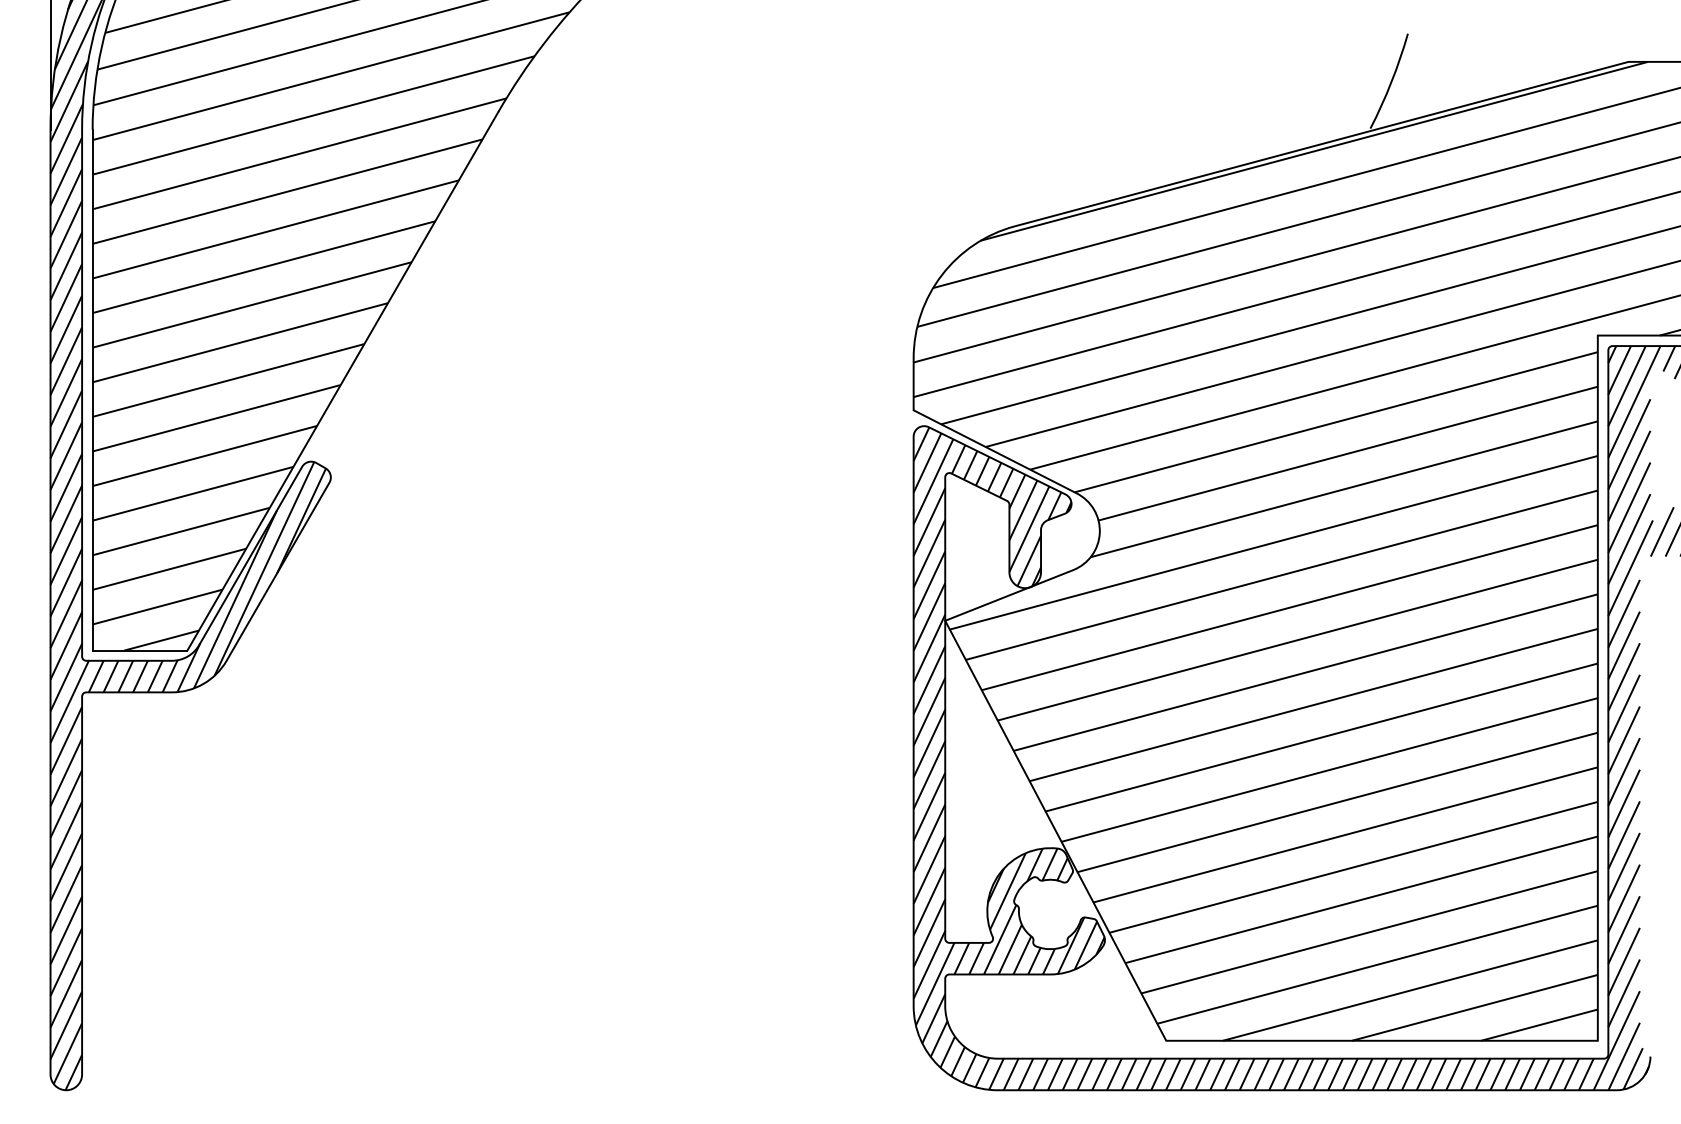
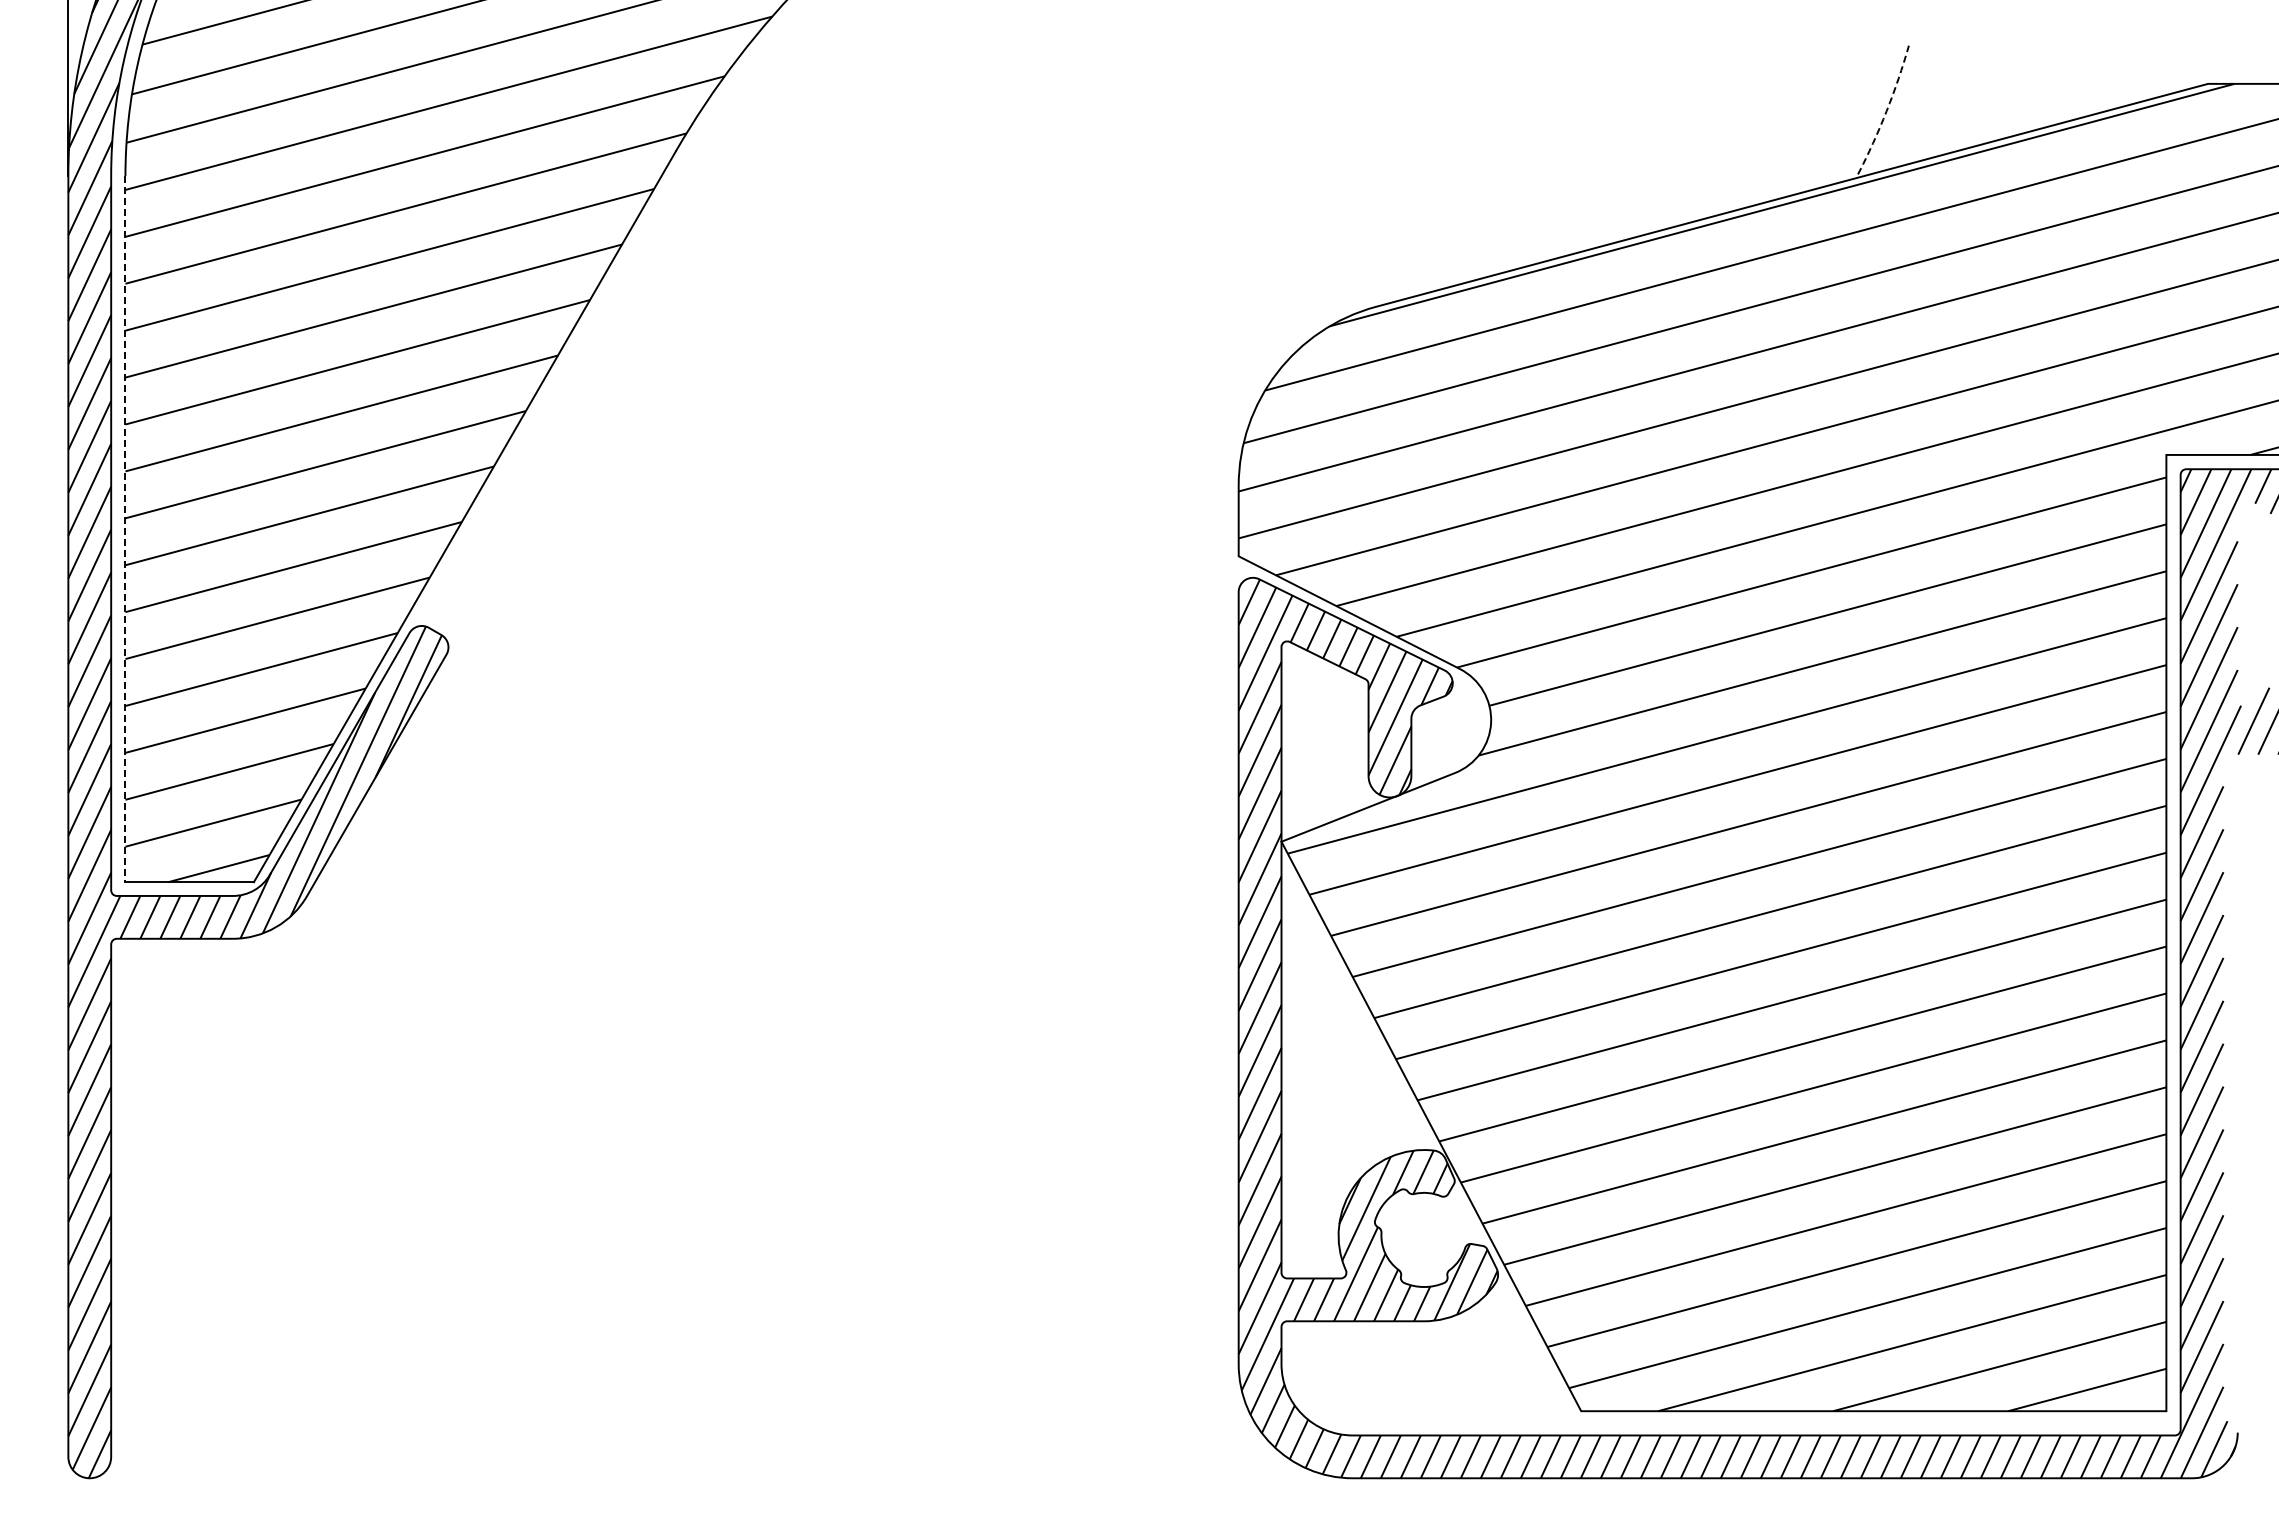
arc: (1391, 82) -> (1886, 111), solid -> dashed
line: (92, 390) -> (125, 529), solid -> dashed

